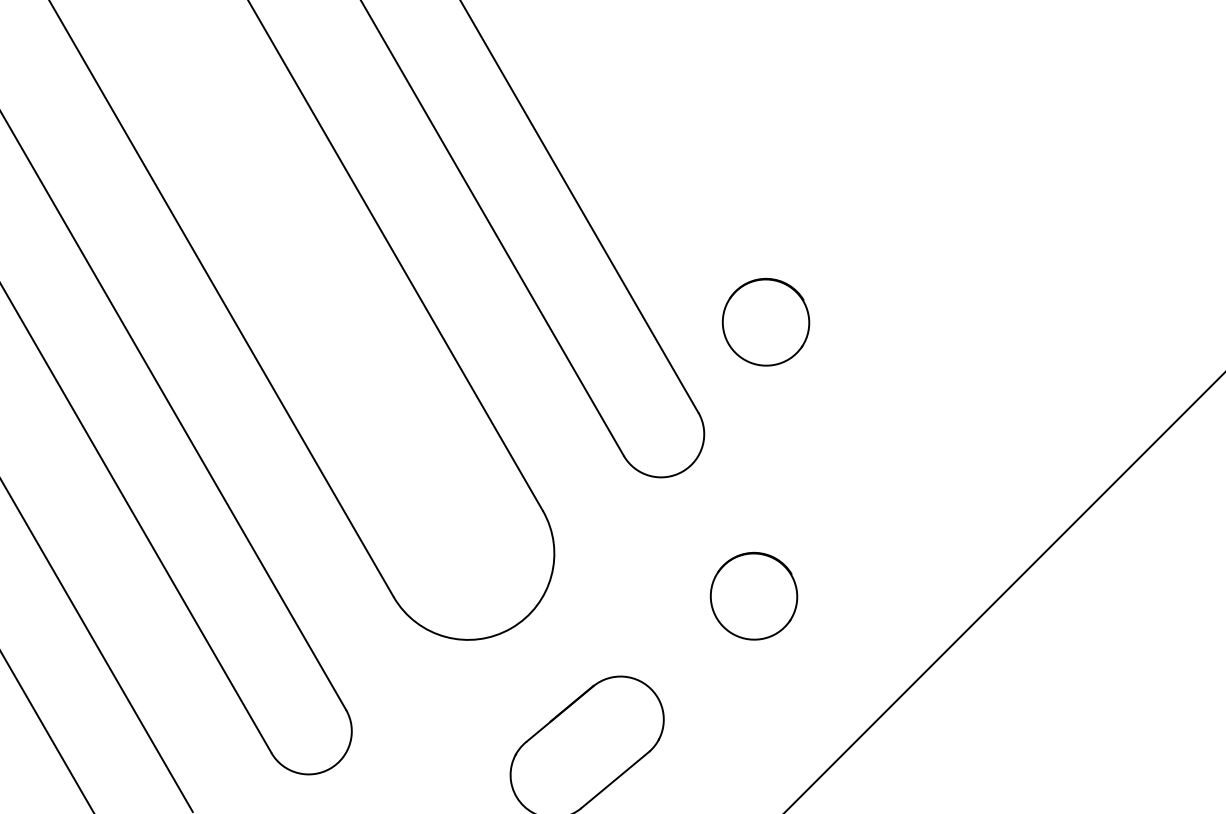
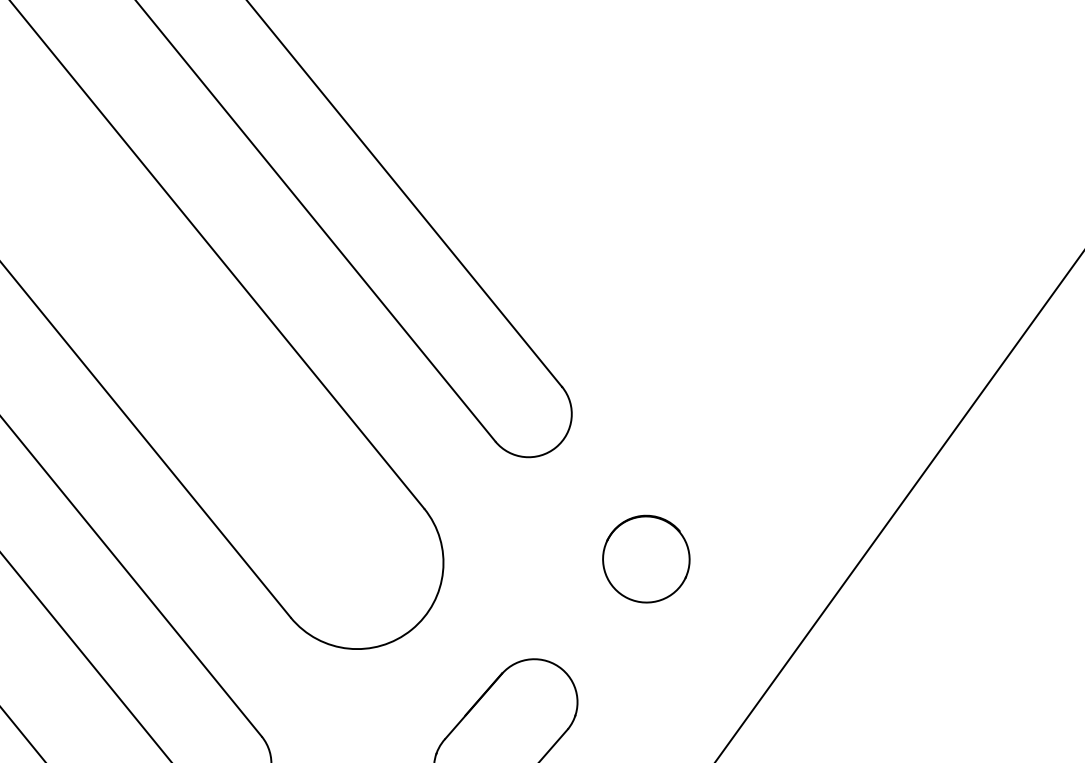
part: (765, 321) -> (613, 286), removed

